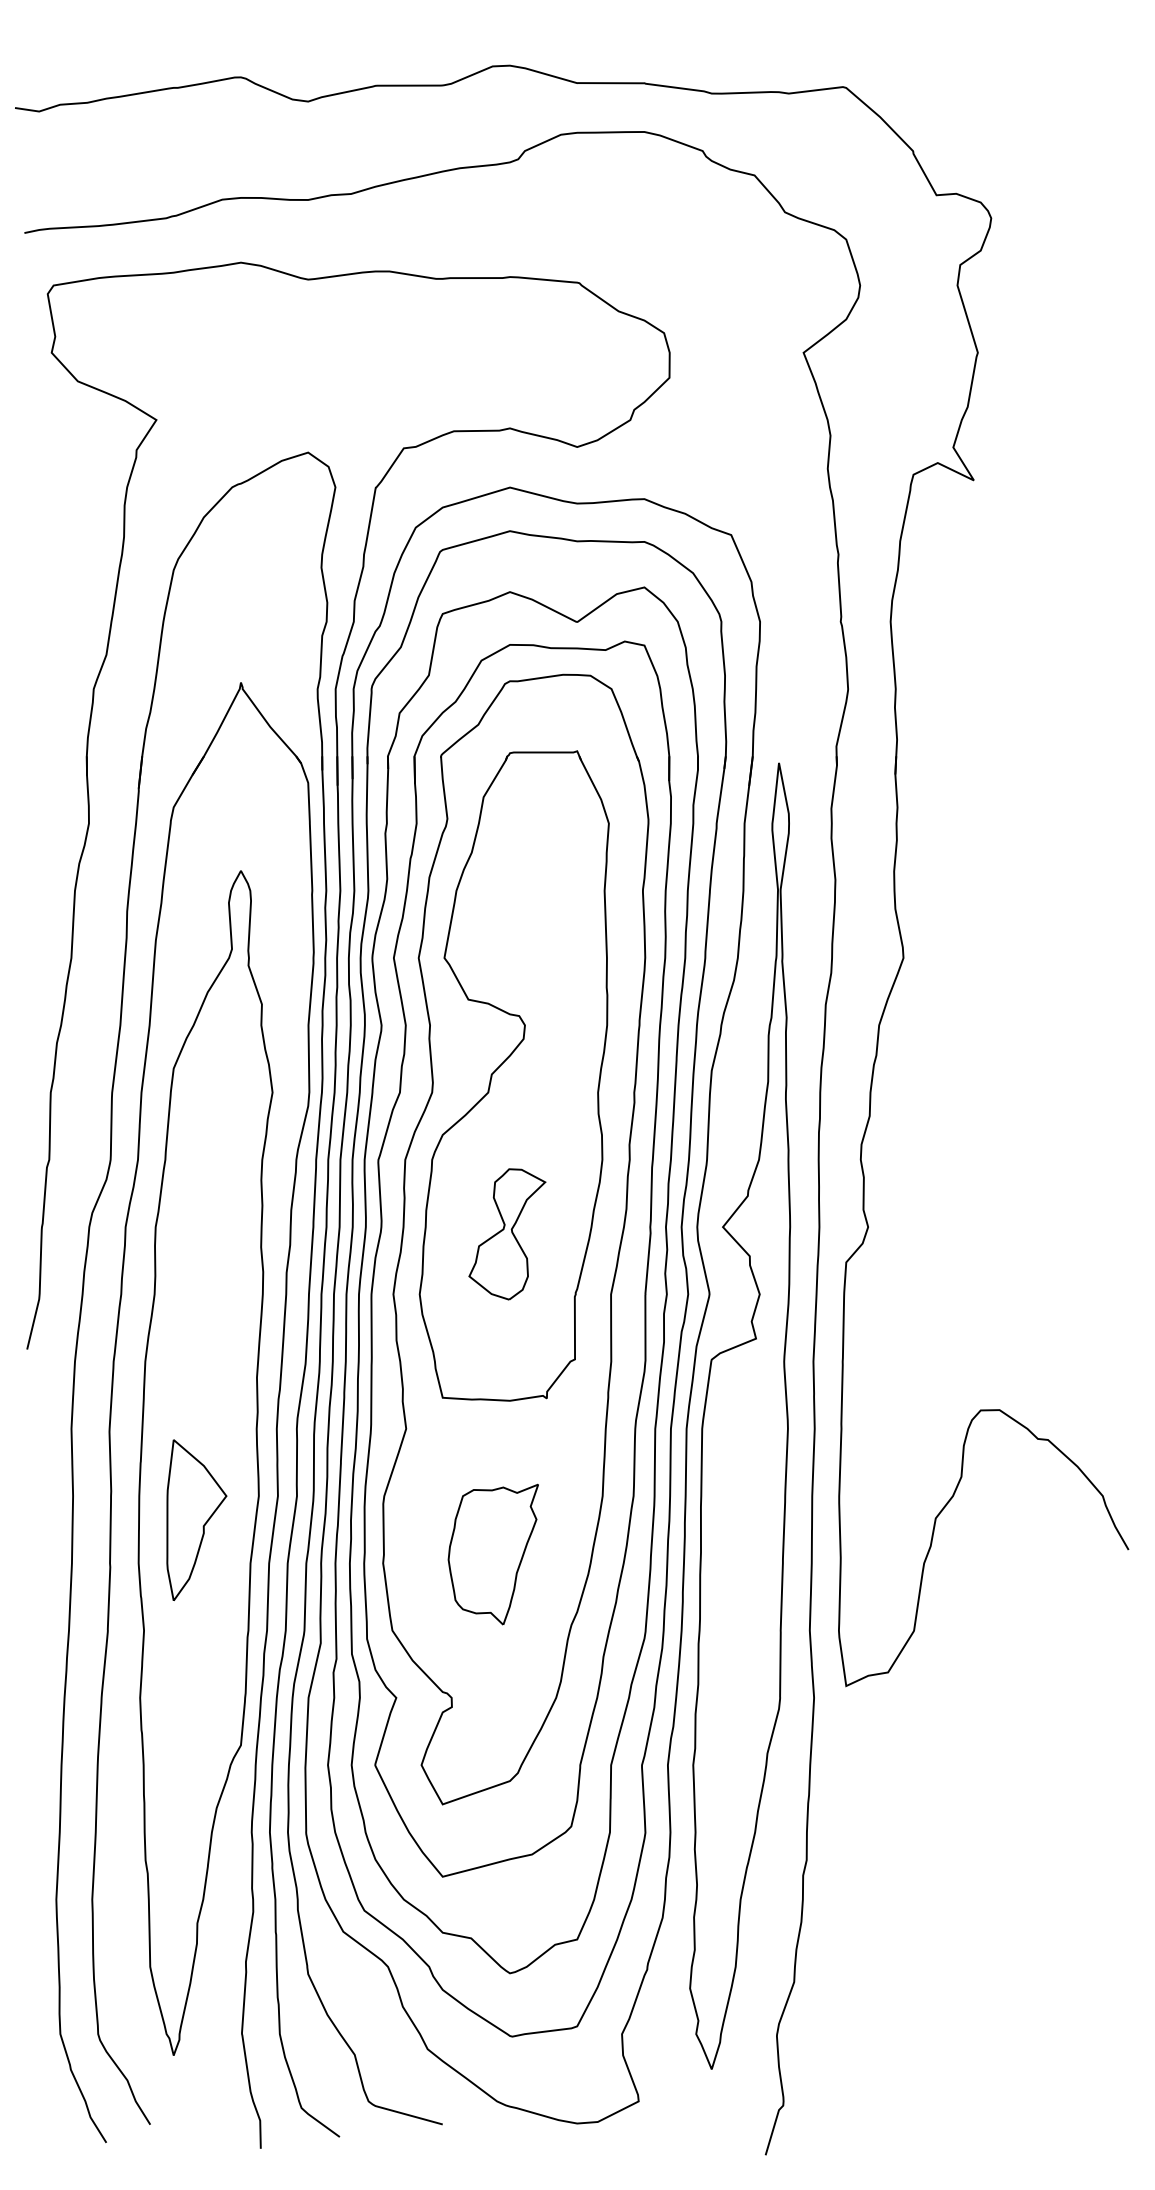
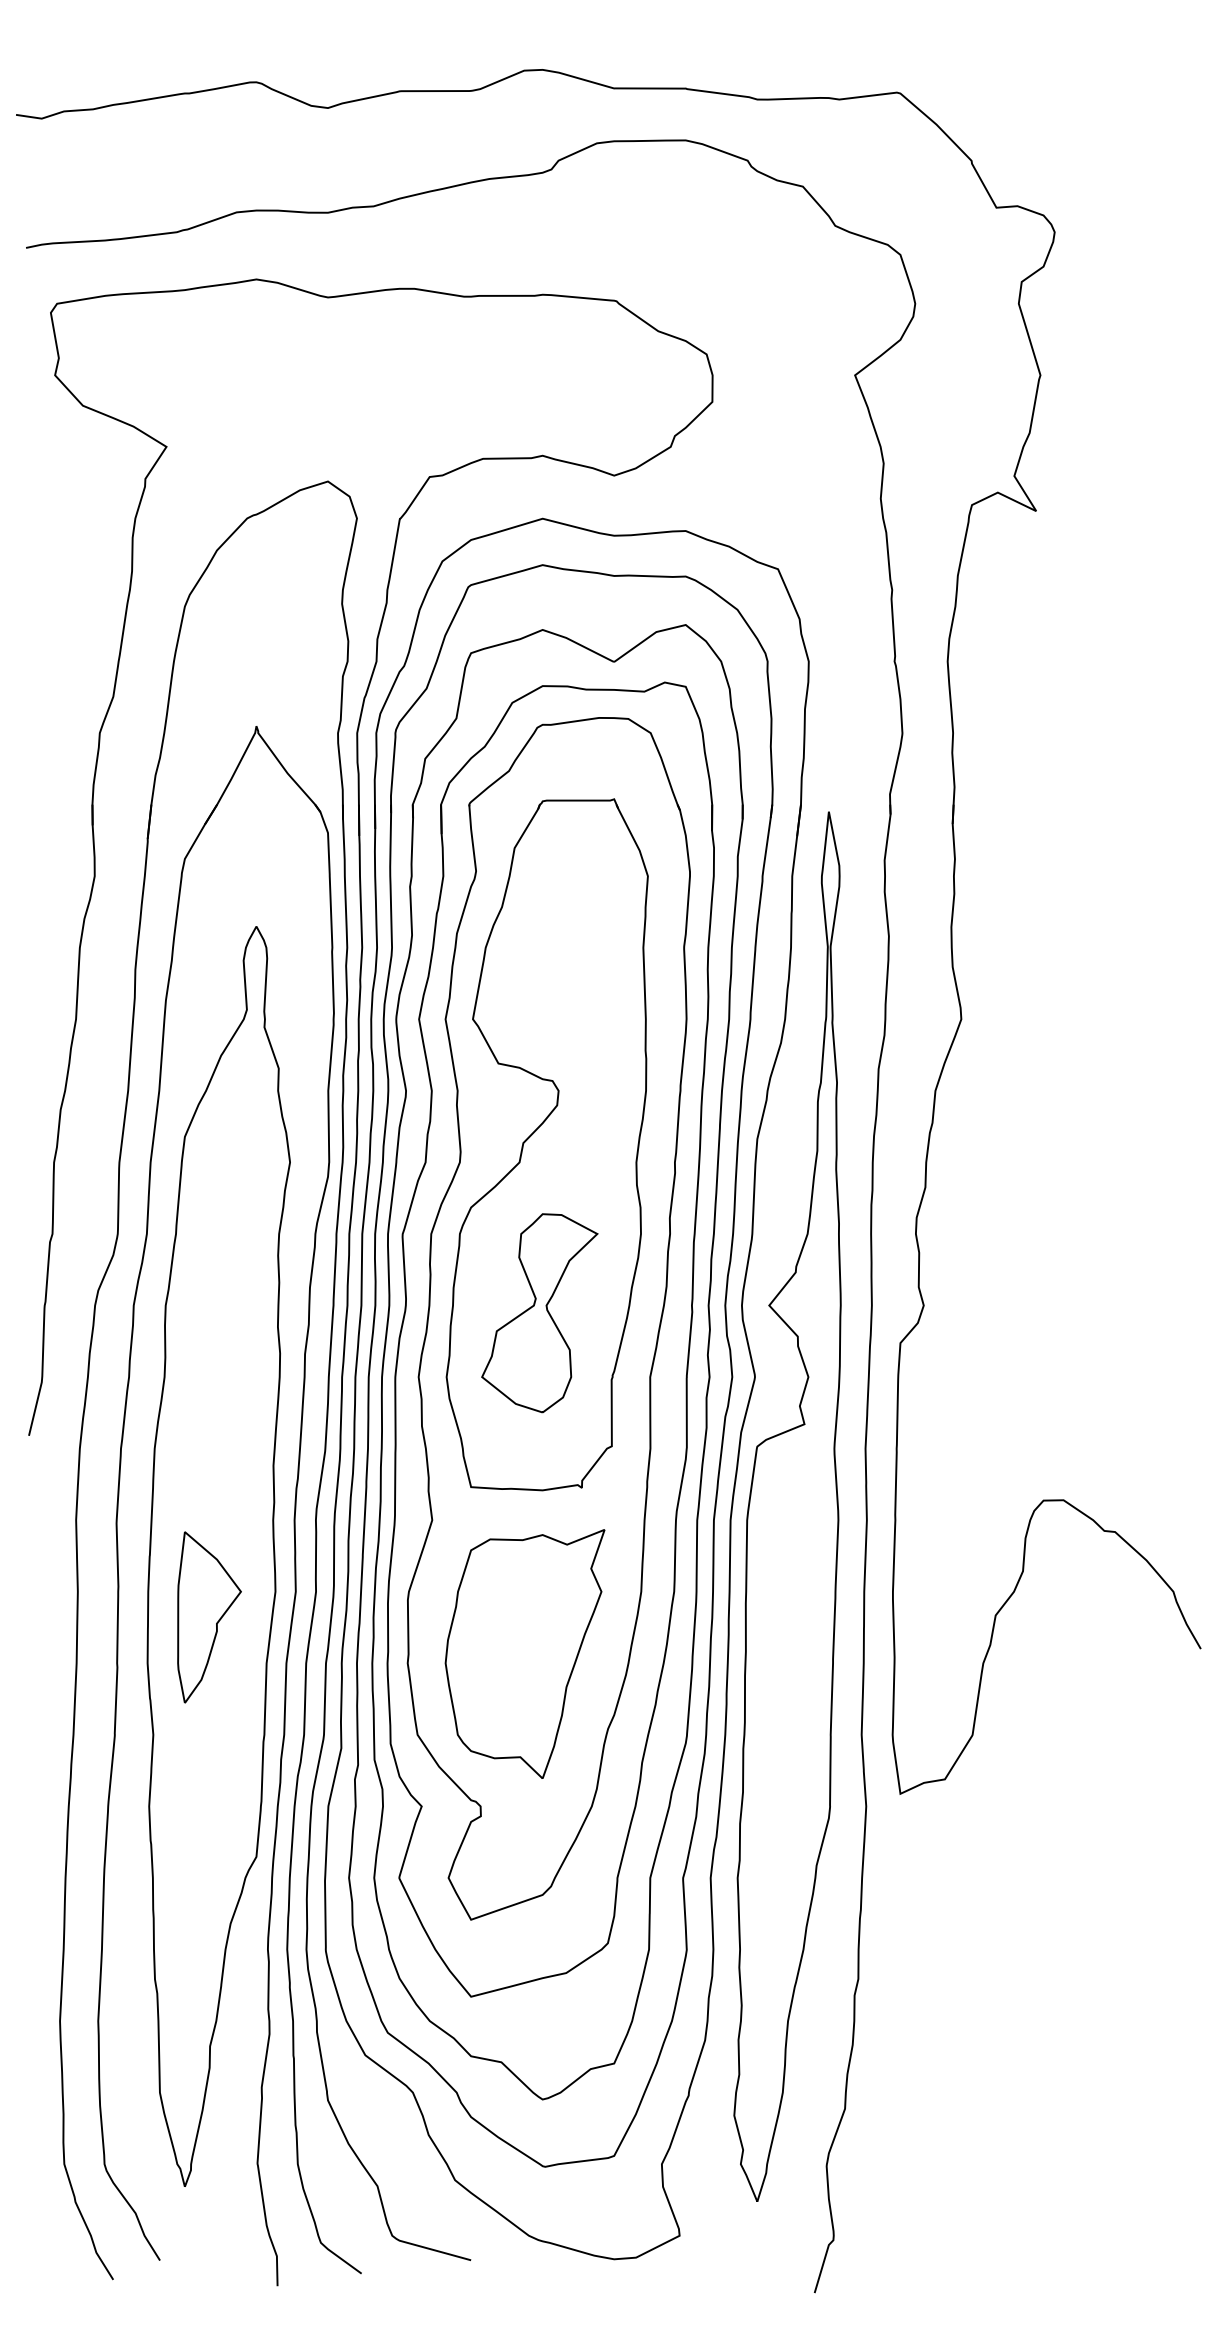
part: (507, 1234) -> (539, 1313), size x1.43
part: (492, 1554) -> (524, 1653), size x1.67

